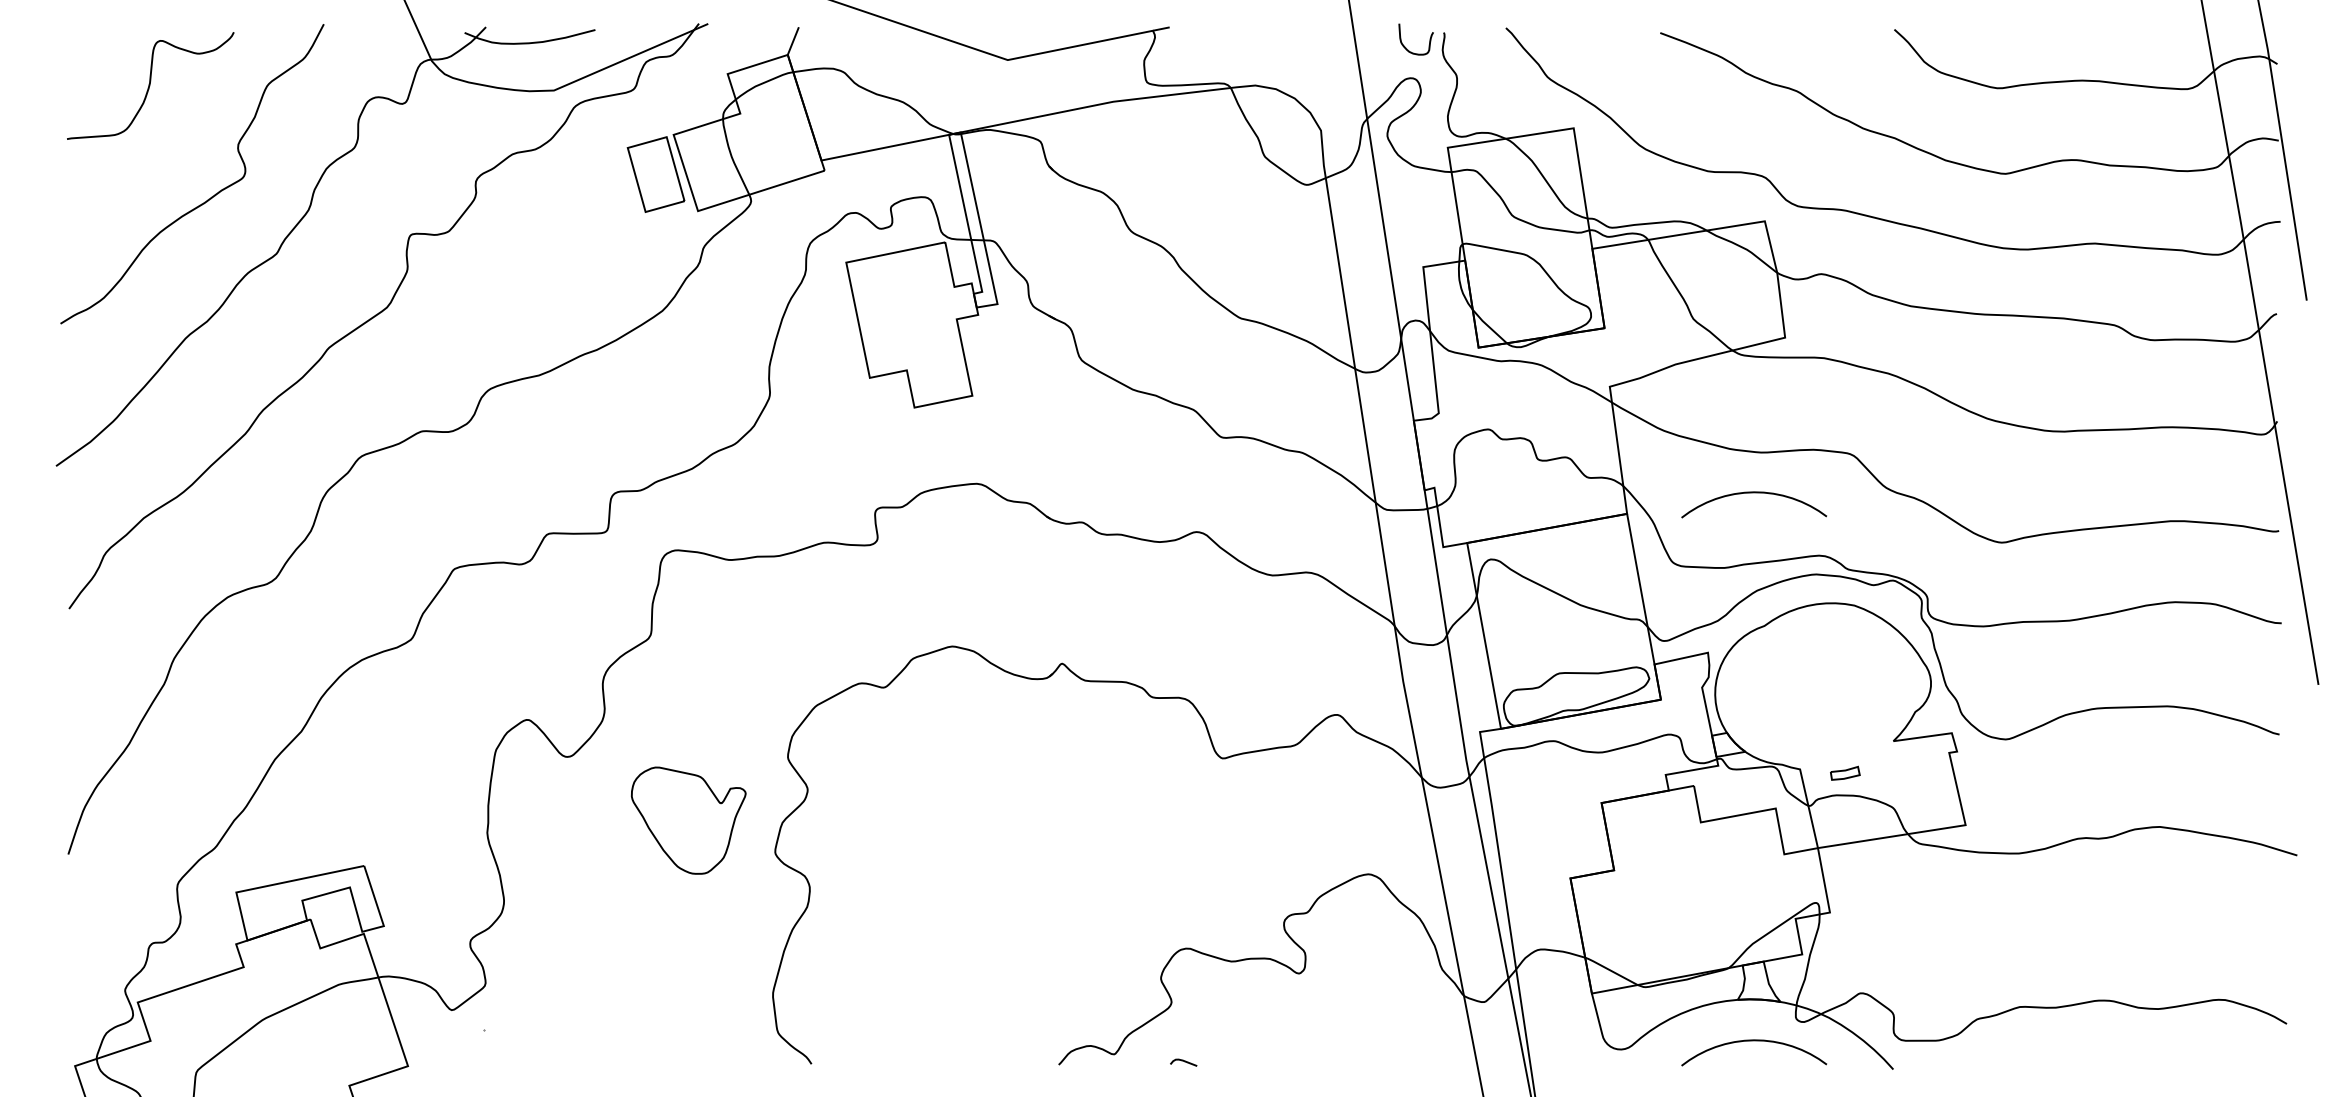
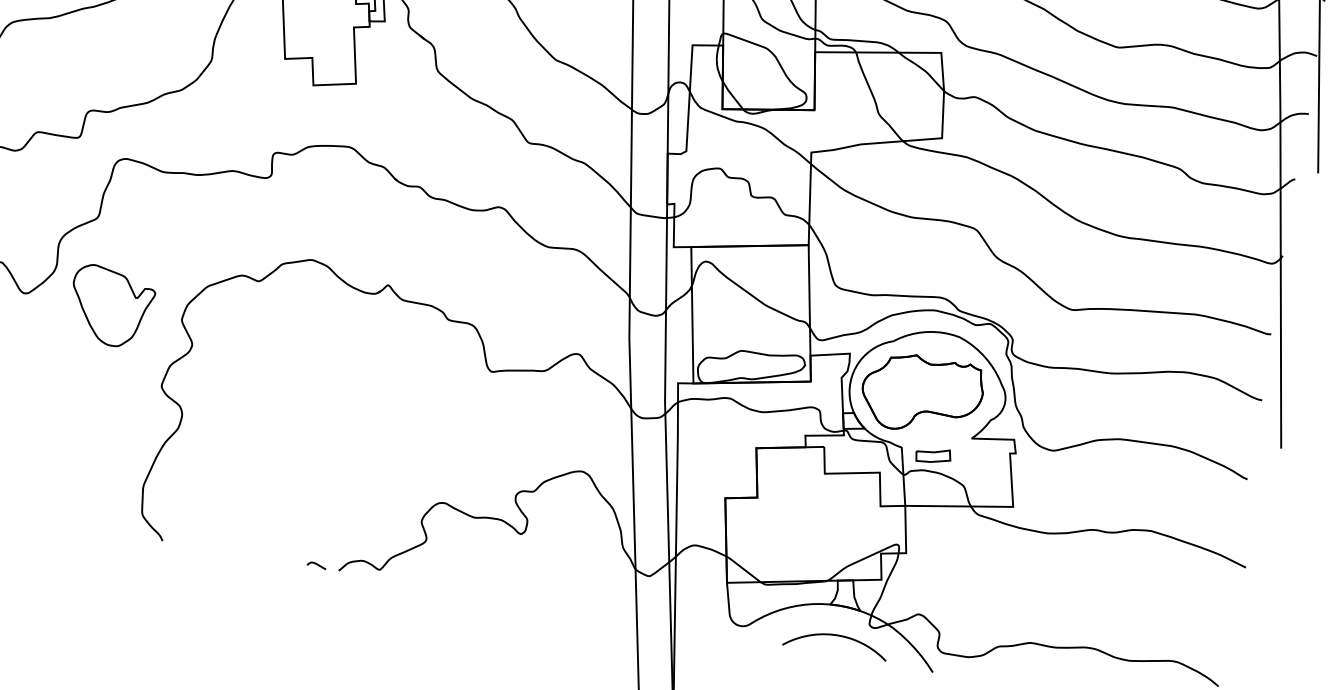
curve: (1753, 493) -> (901, 245), removed
part: (1815, 692) -> (921, 394), added
part: (1845, 773) -> (933, 455), size x1.67
part: (688, 820) -> (111, 306), moved
curve: (1183, 1061) -> (316, 564), moved

